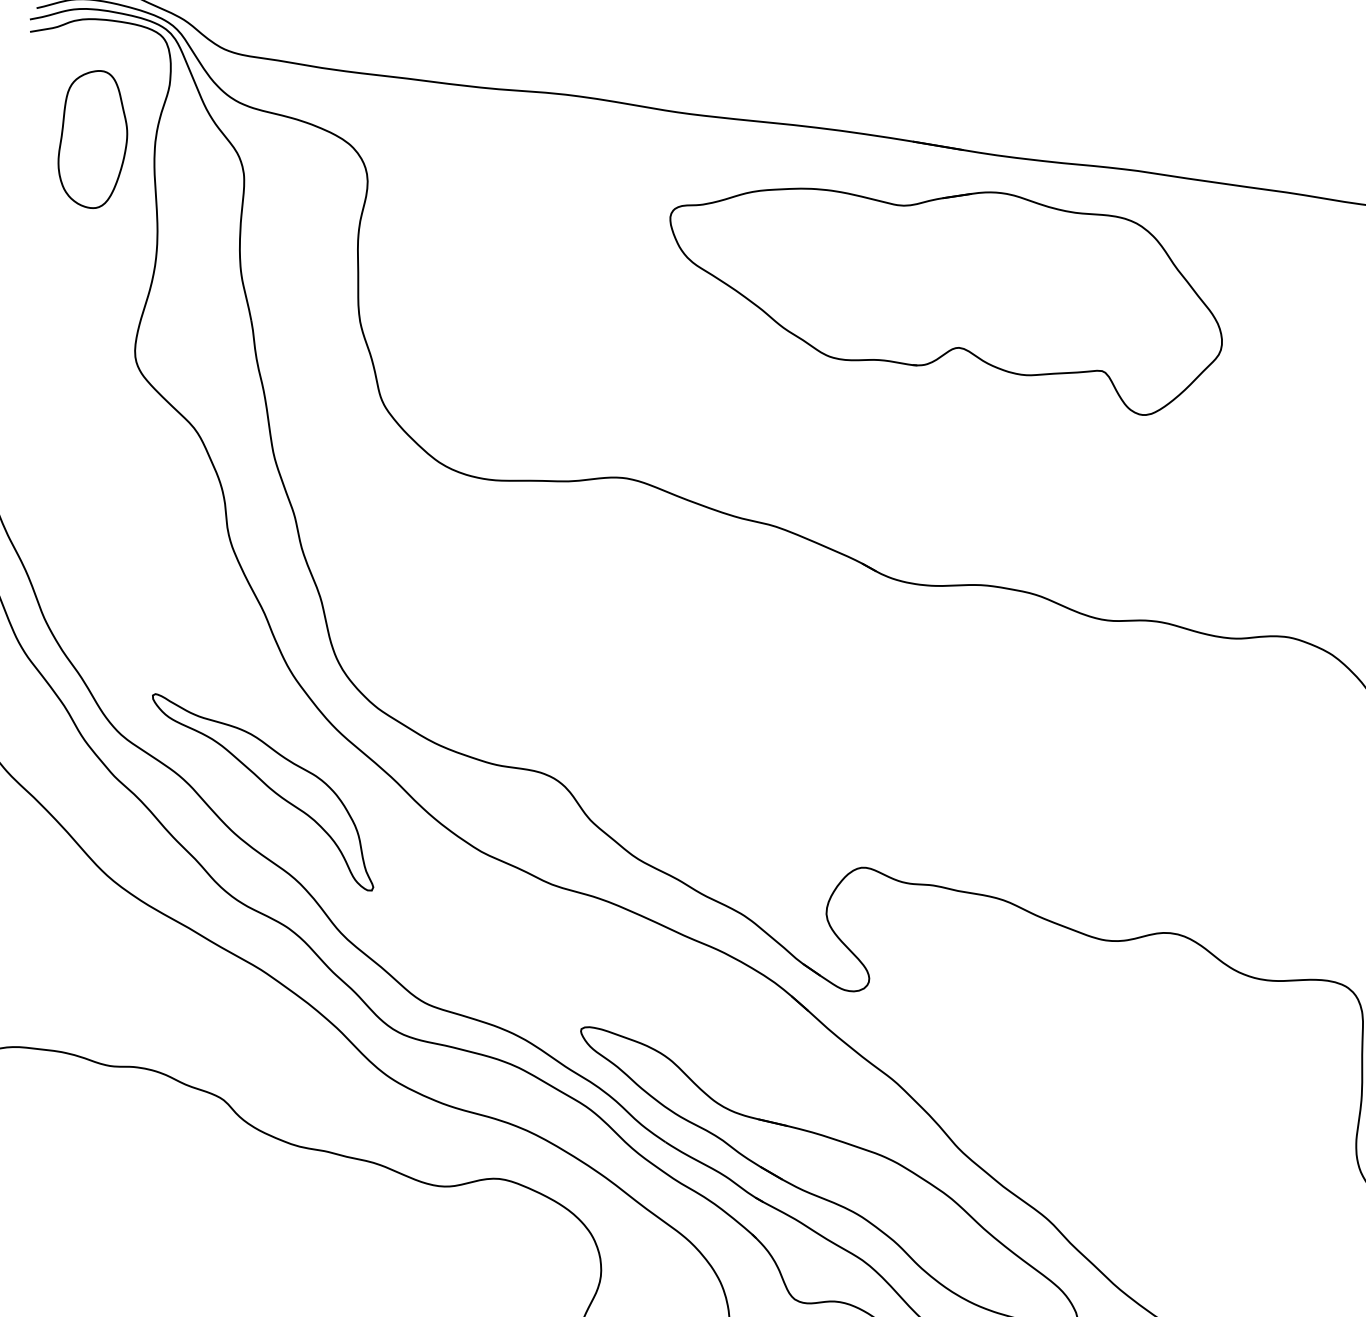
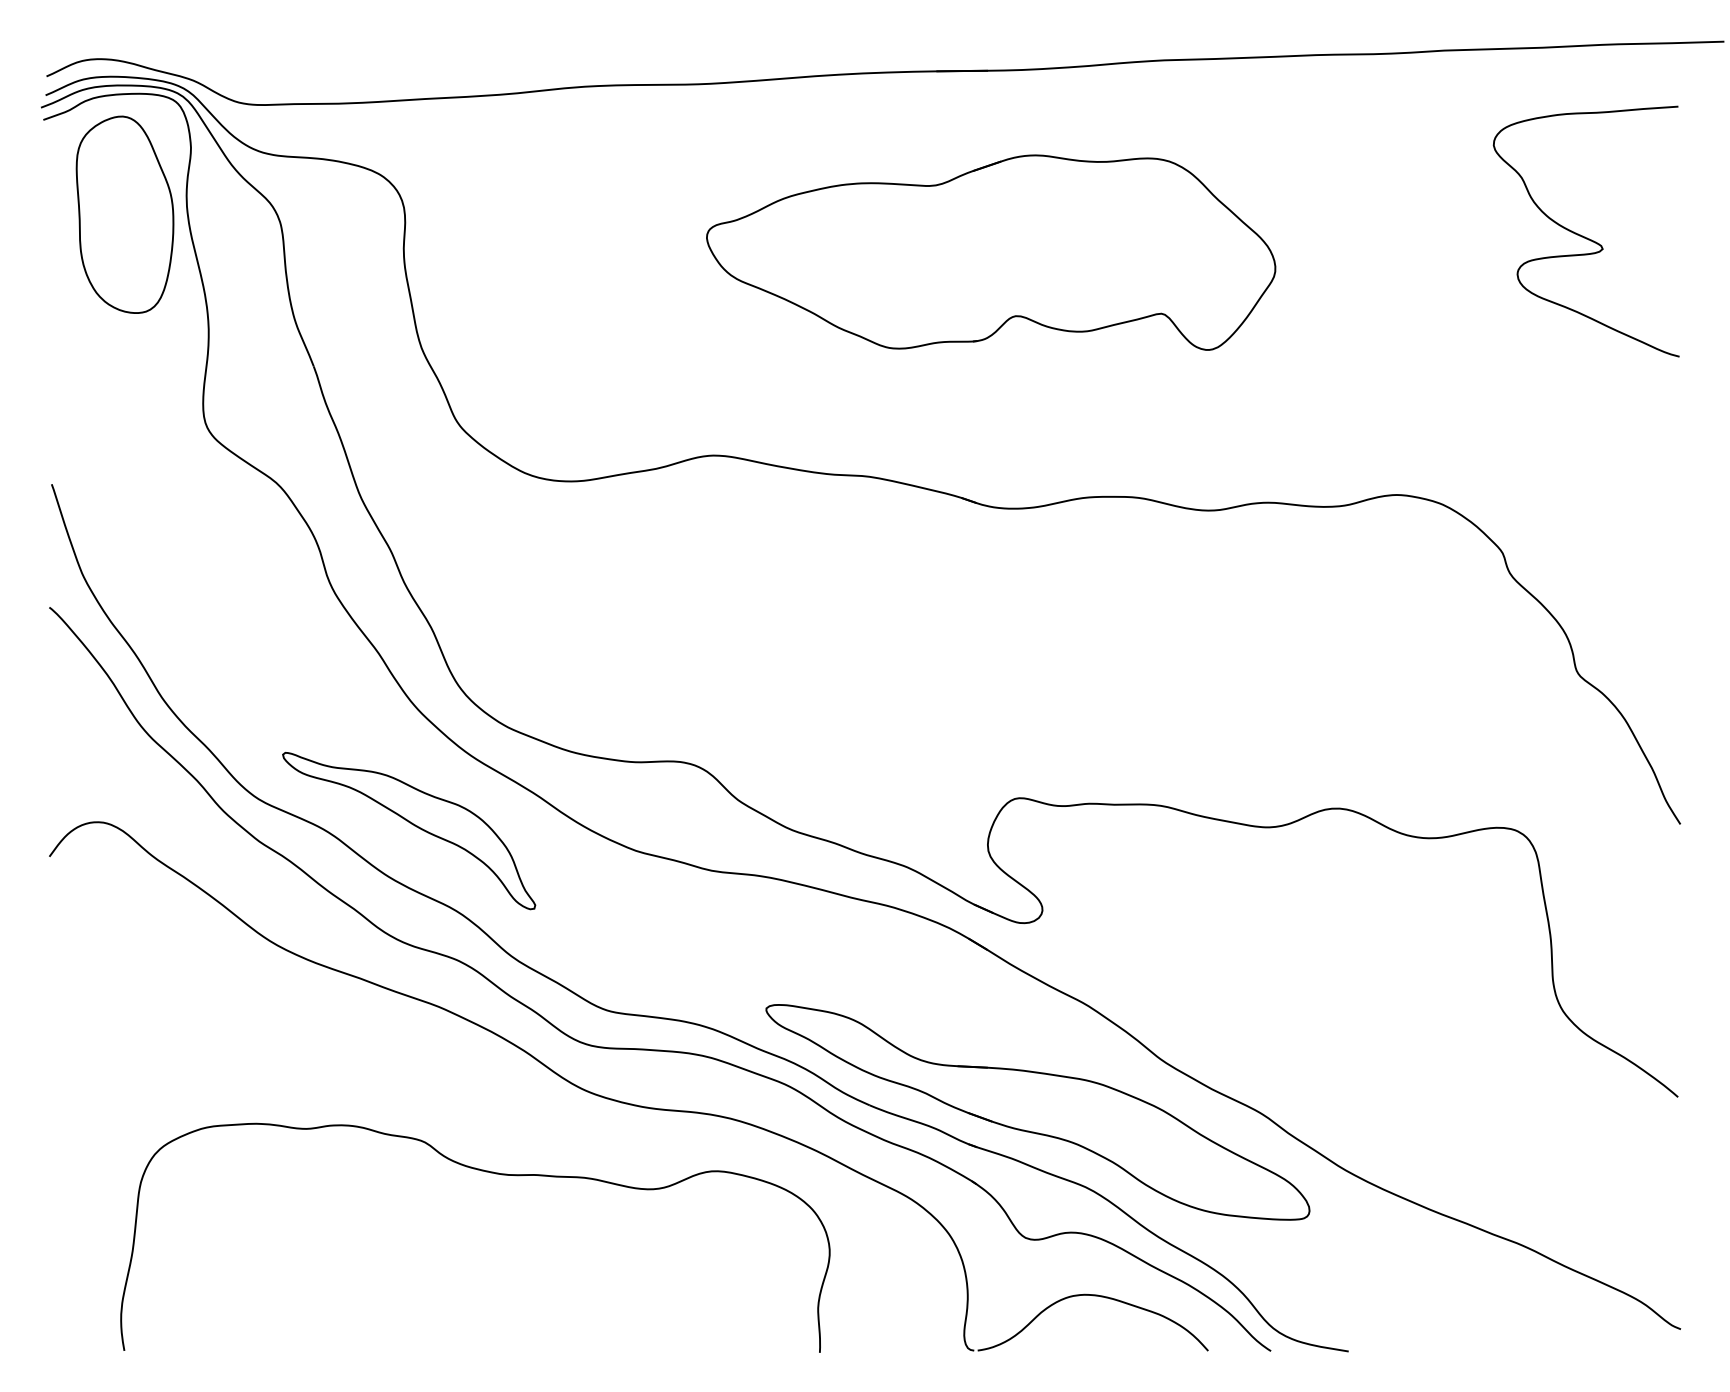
part: (92, 138) -> (124, 214), size x1.43
part: (946, 281) -> (991, 252), moved

